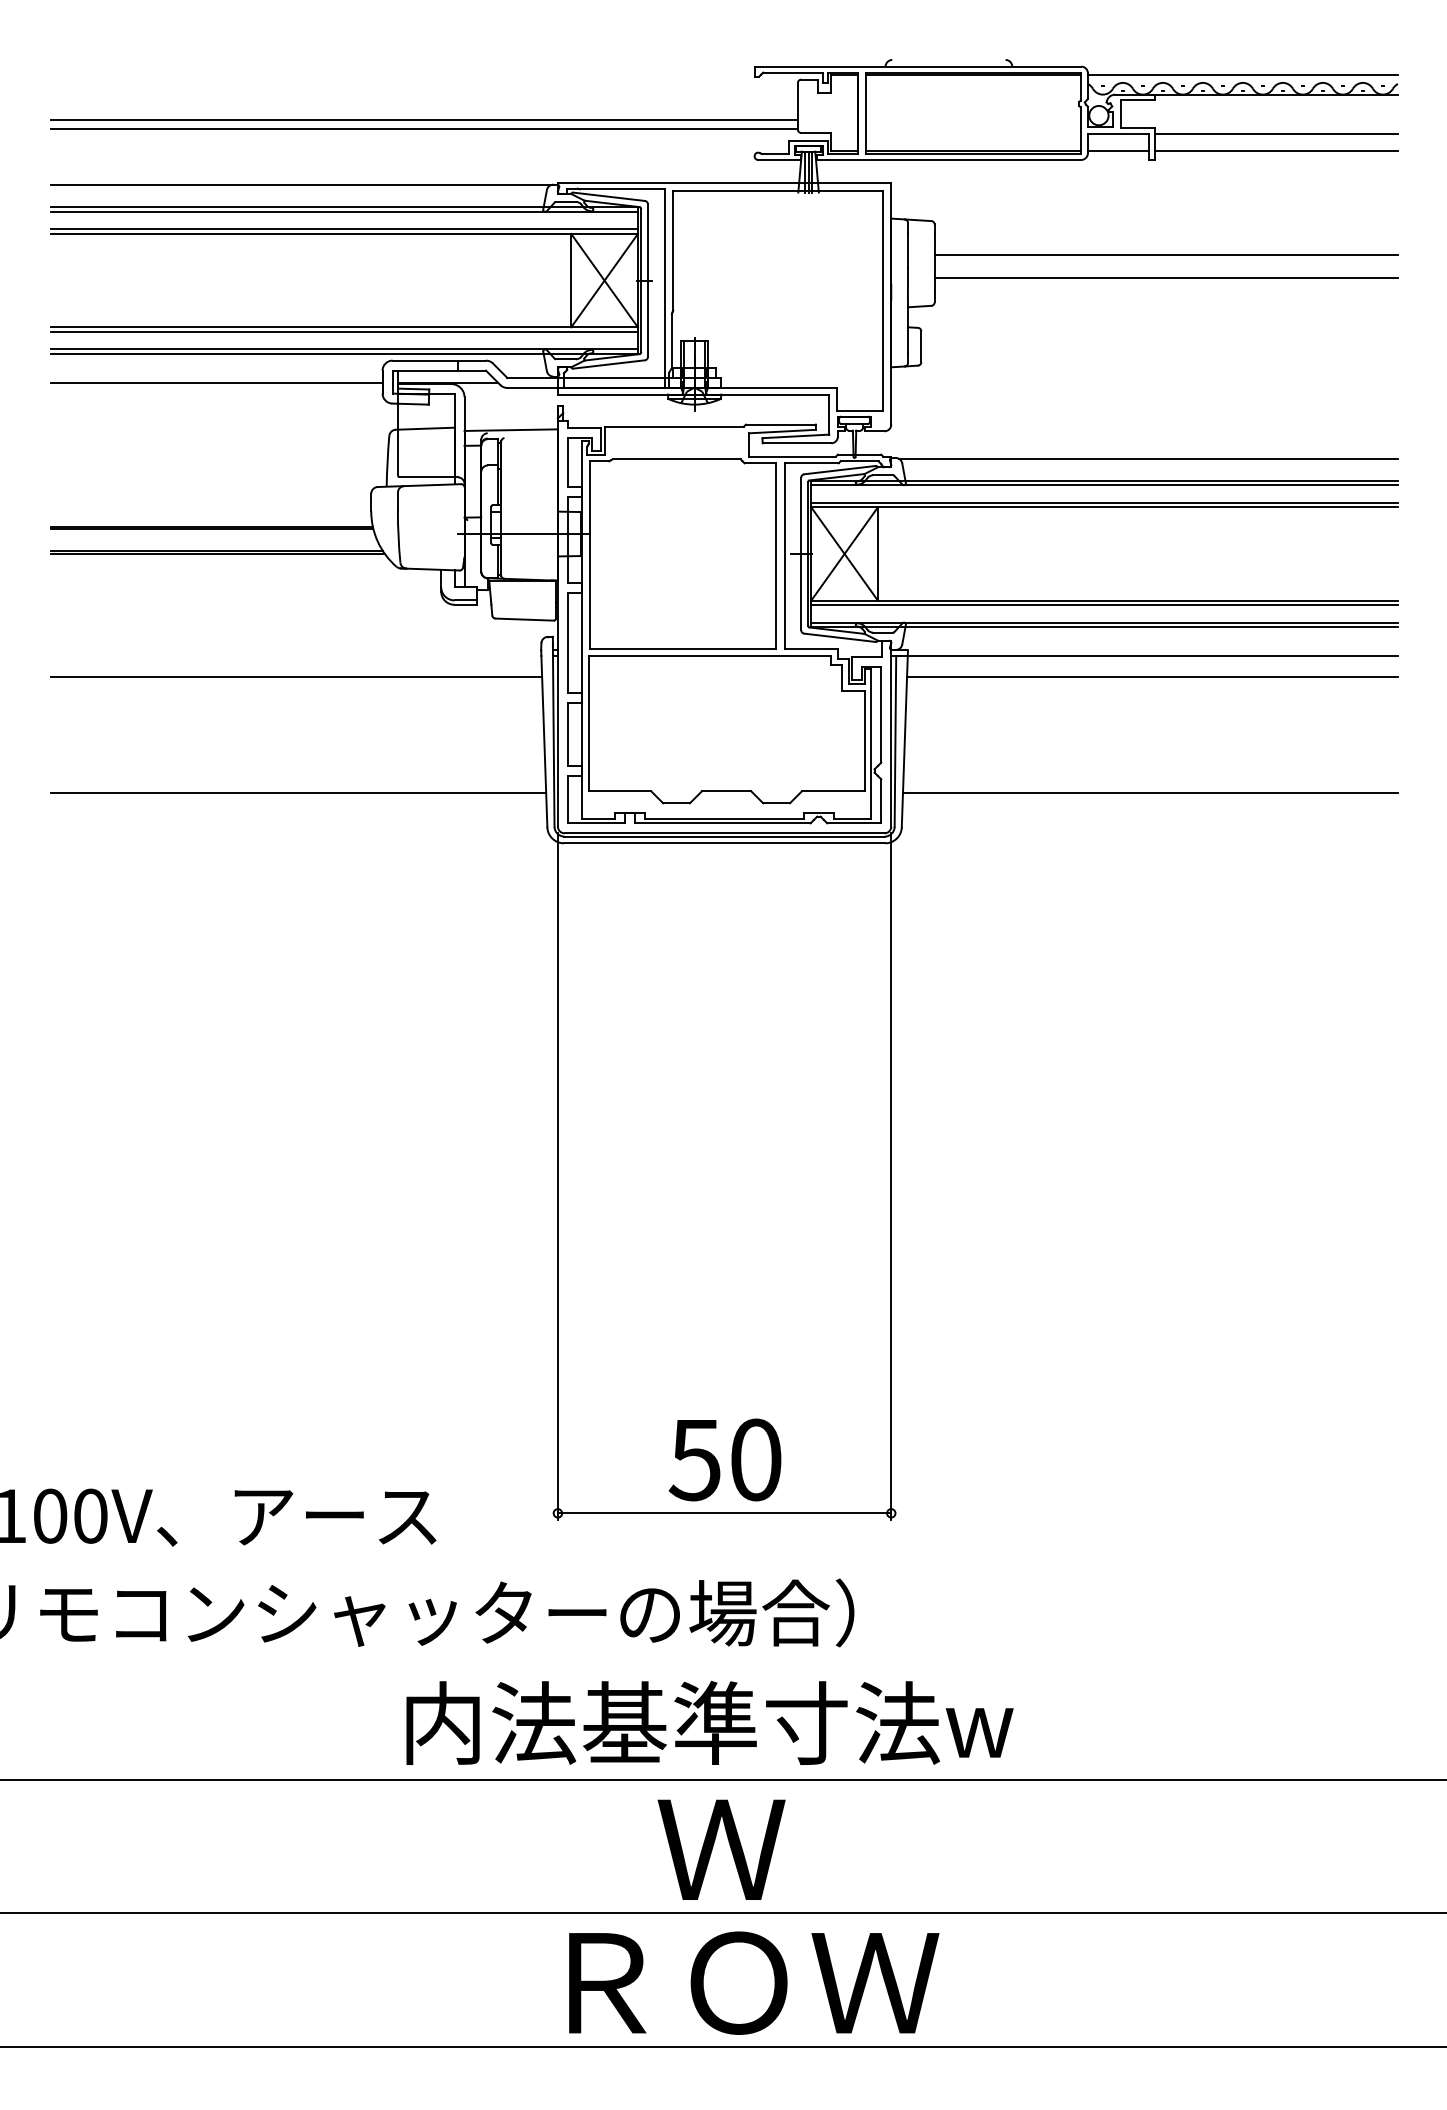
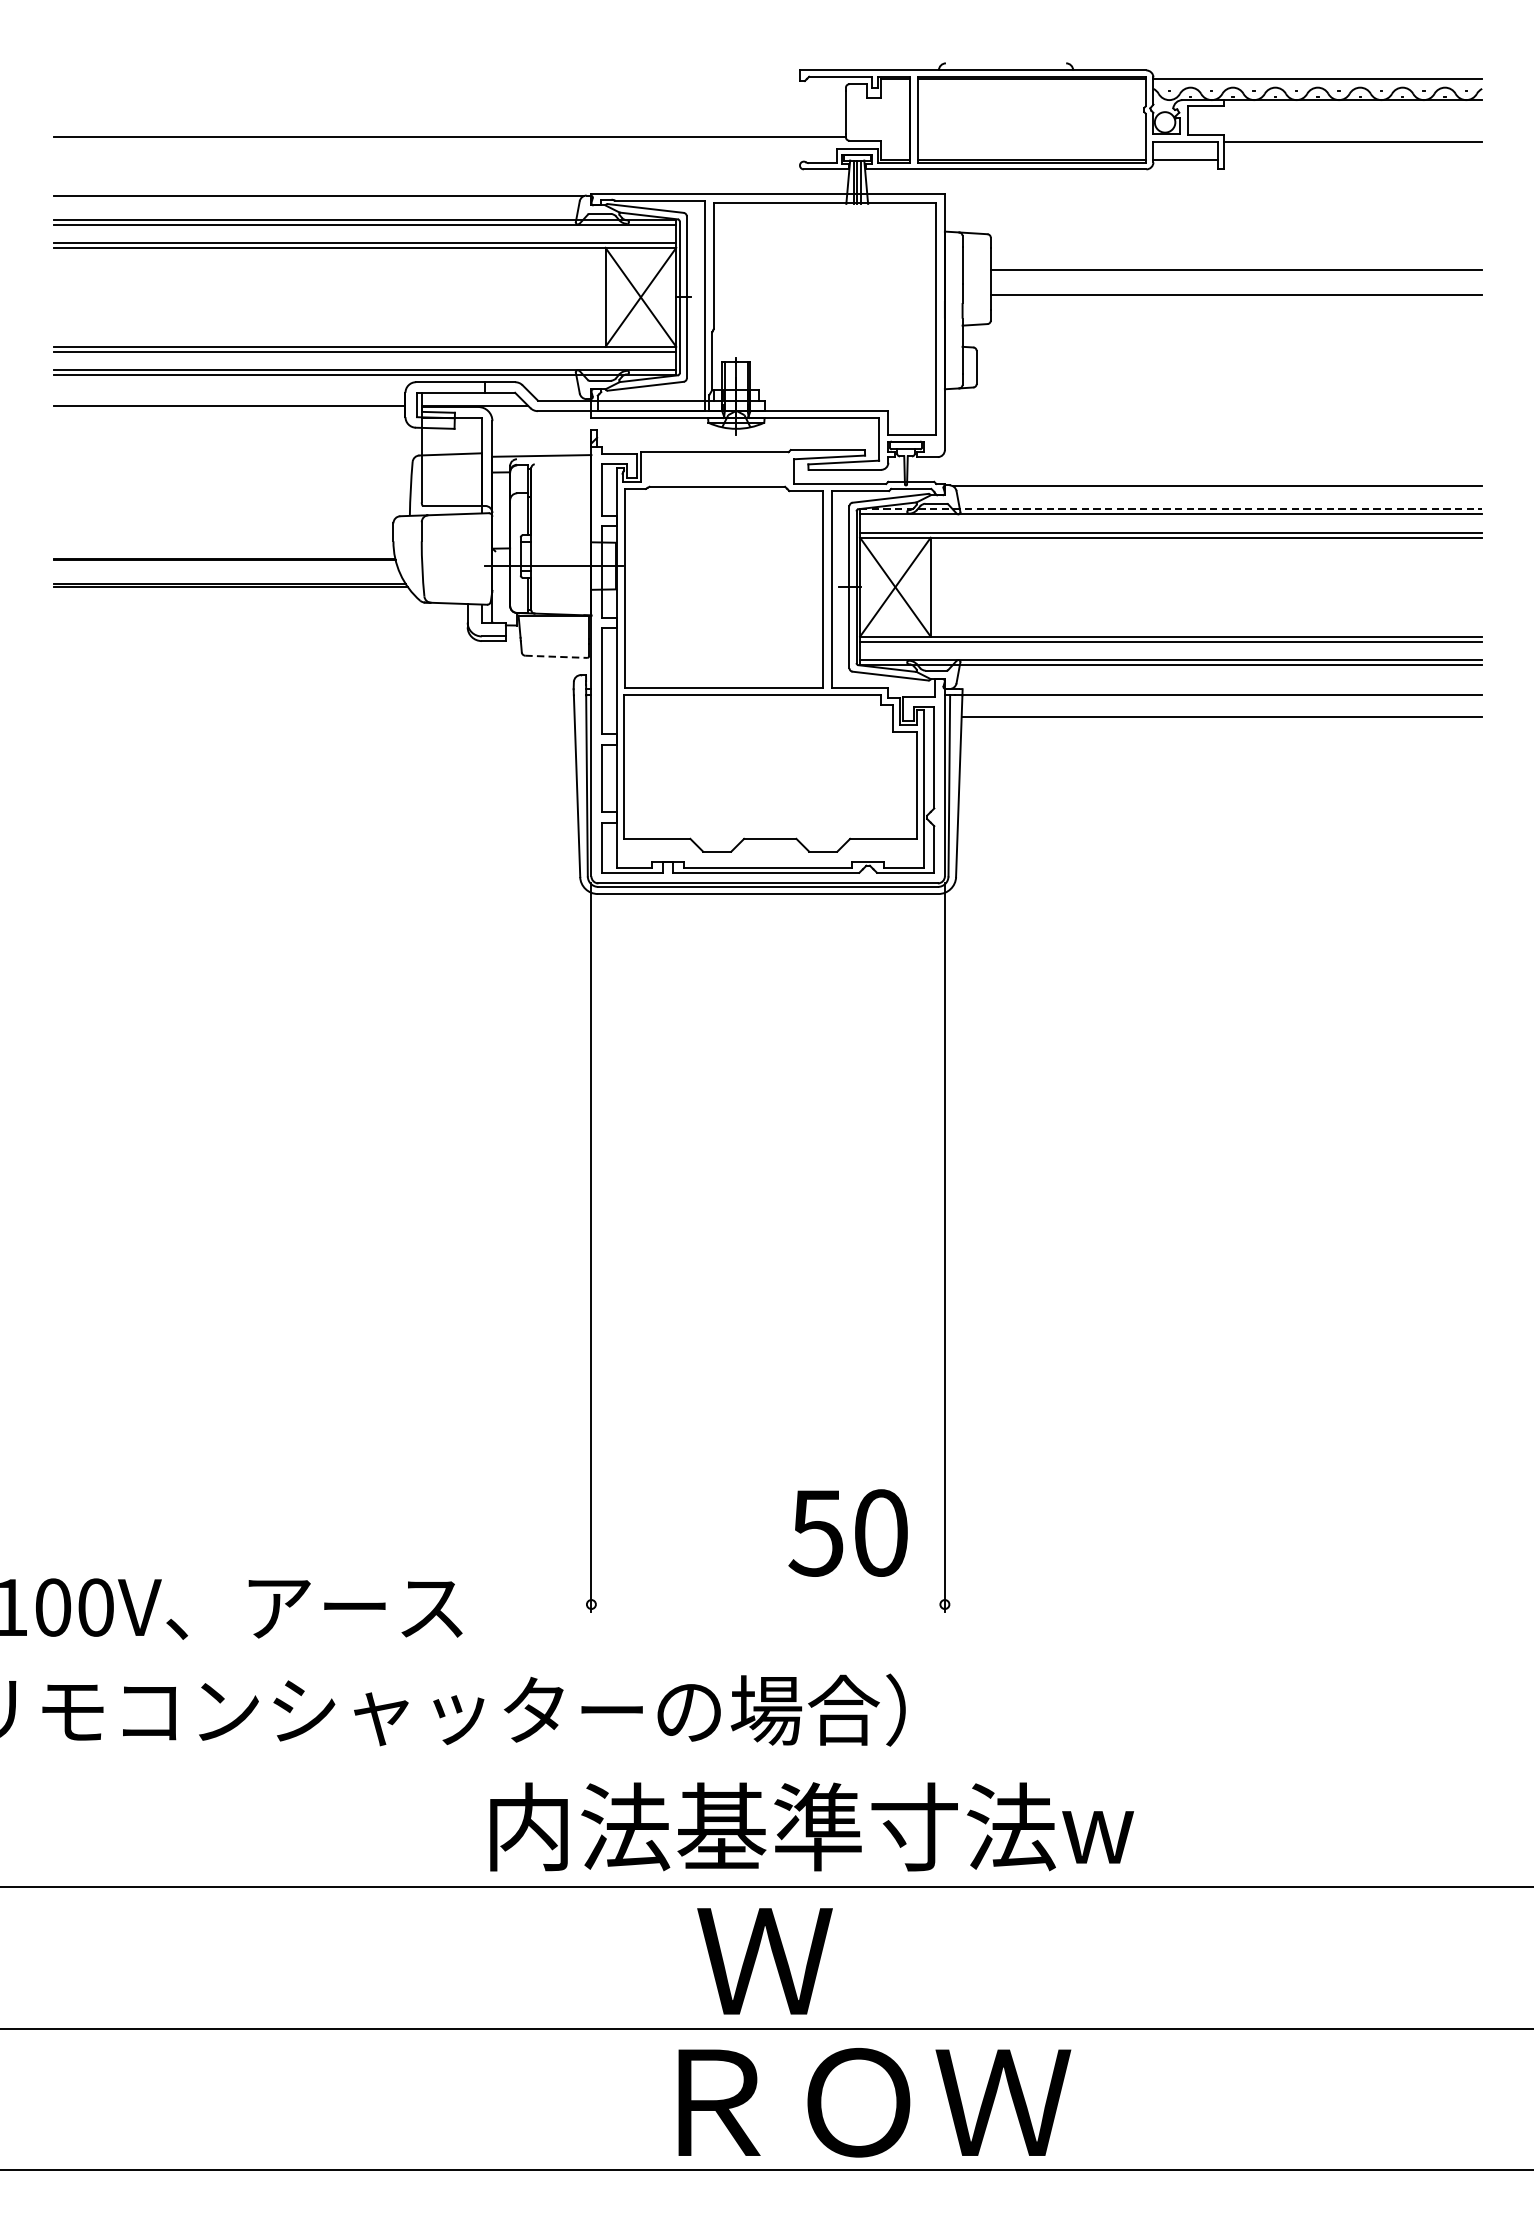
line: (424, 119) -> (449, 126), removed
line: (1275, 151) -> (1352, 160), removed
line: (1105, 480) -> (1172, 509), solid -> dashed
line: (525, 619) -> (557, 656), solid -> dashed
line: (296, 676) -> (314, 717), removed
line: (298, 793) -> (316, 841), removed
line: (1150, 793) -> (1219, 841), removed
text: (724, 1459) -> (847, 1532), moved
line: (724, 1513) -> (768, 1604), removed
text: (709, 1722) -> (811, 1826), moved
text: (754, 1982) -> (875, 2102), moved

